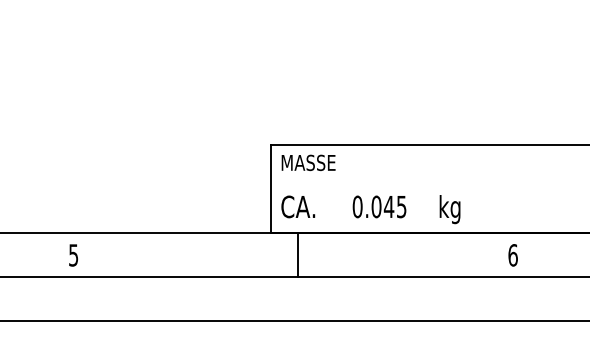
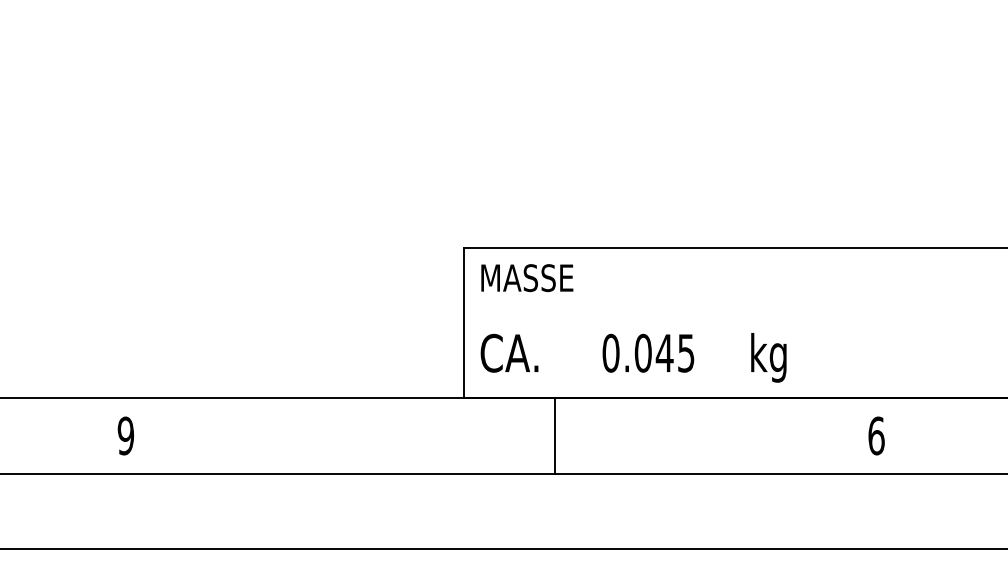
text: (73, 255) -> (125, 436), 5 -> 9
line: (297, 255) -> (554, 436), moved

